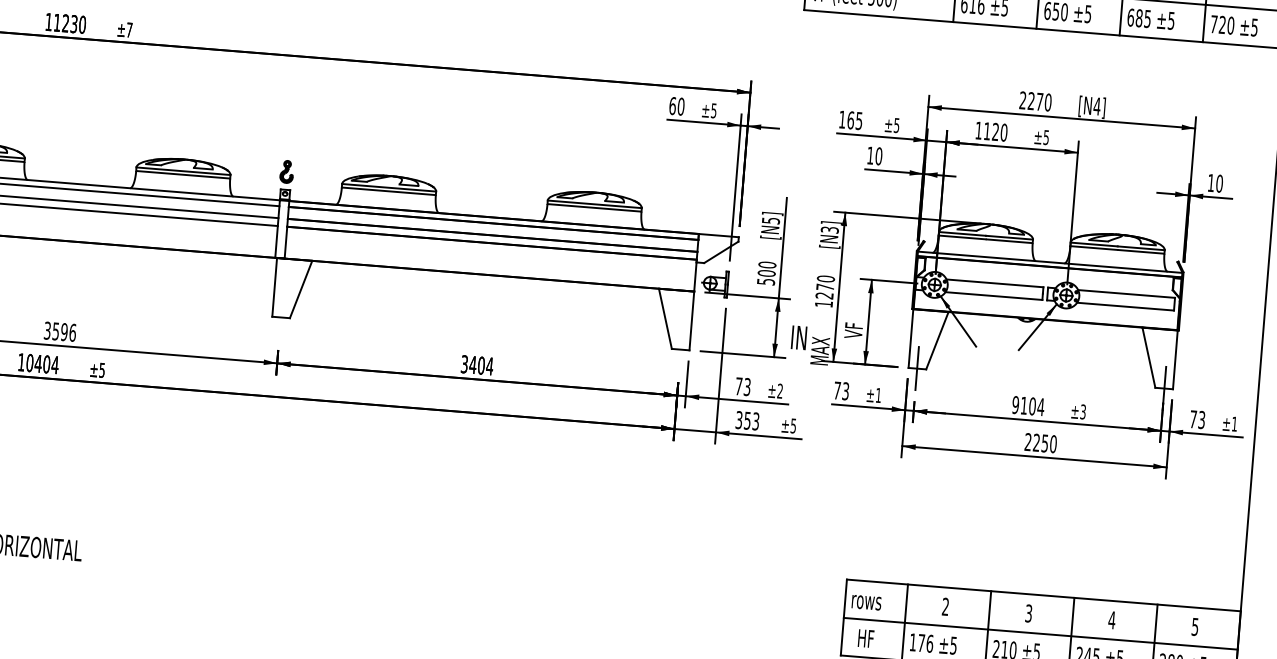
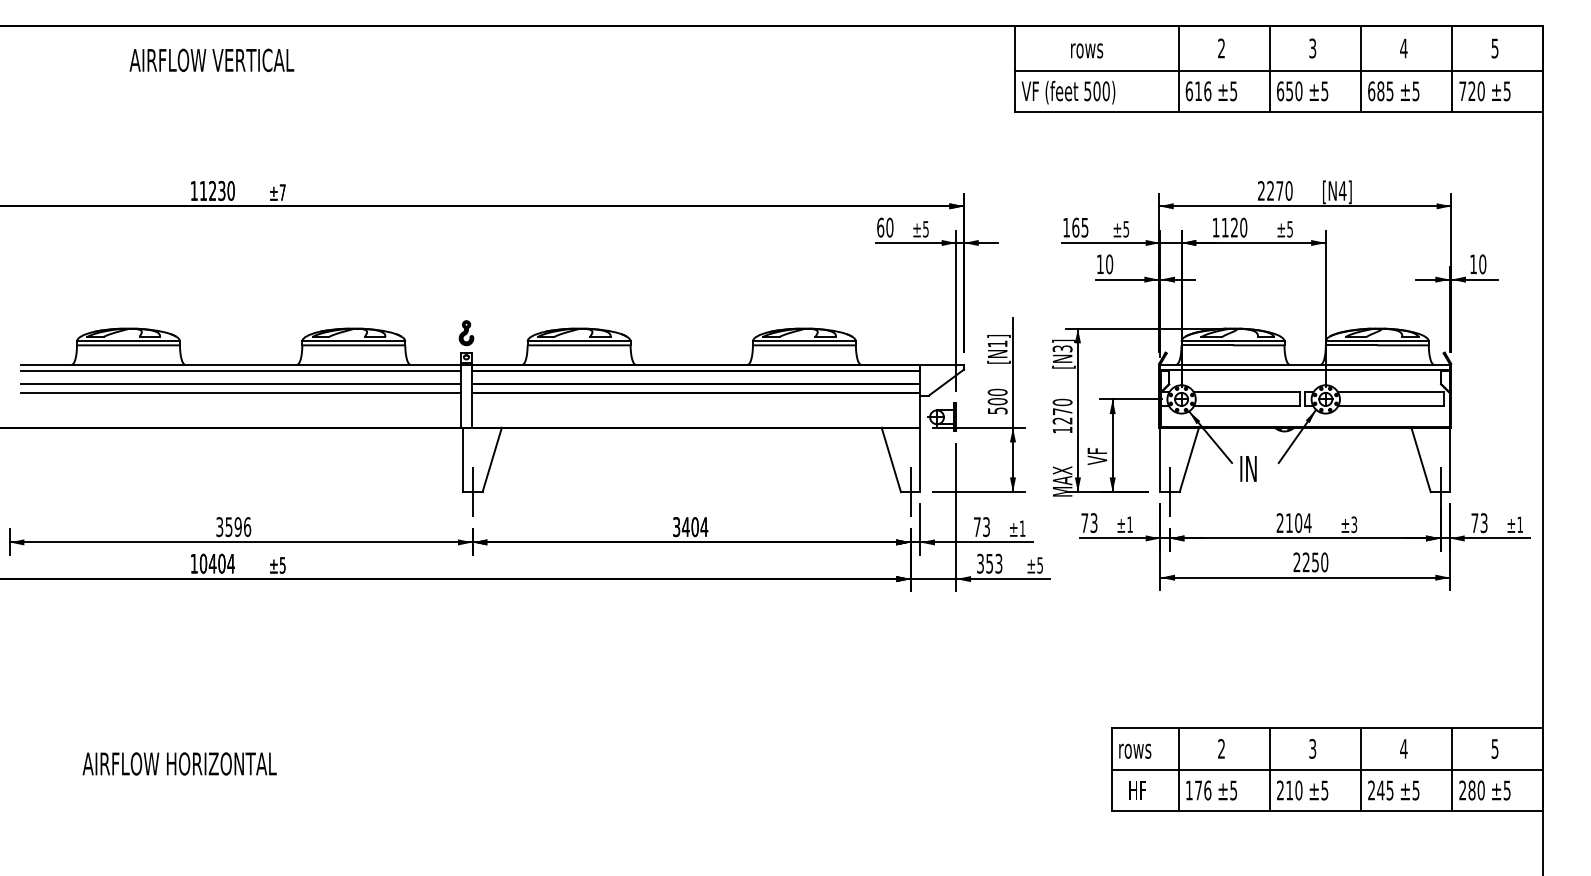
text: (770, 220) -> (997, 343), [N5] -> [N1]
line: (280, 316) -> (472, 491), added
text: (799, 337) -> (1248, 468), moved
line: (680, 349) -> (910, 491), added
text: (780, 391) -> (1022, 528), ±2 -> ±1
text: (1015, 405) -> (1279, 523), 9104 -> 2104

